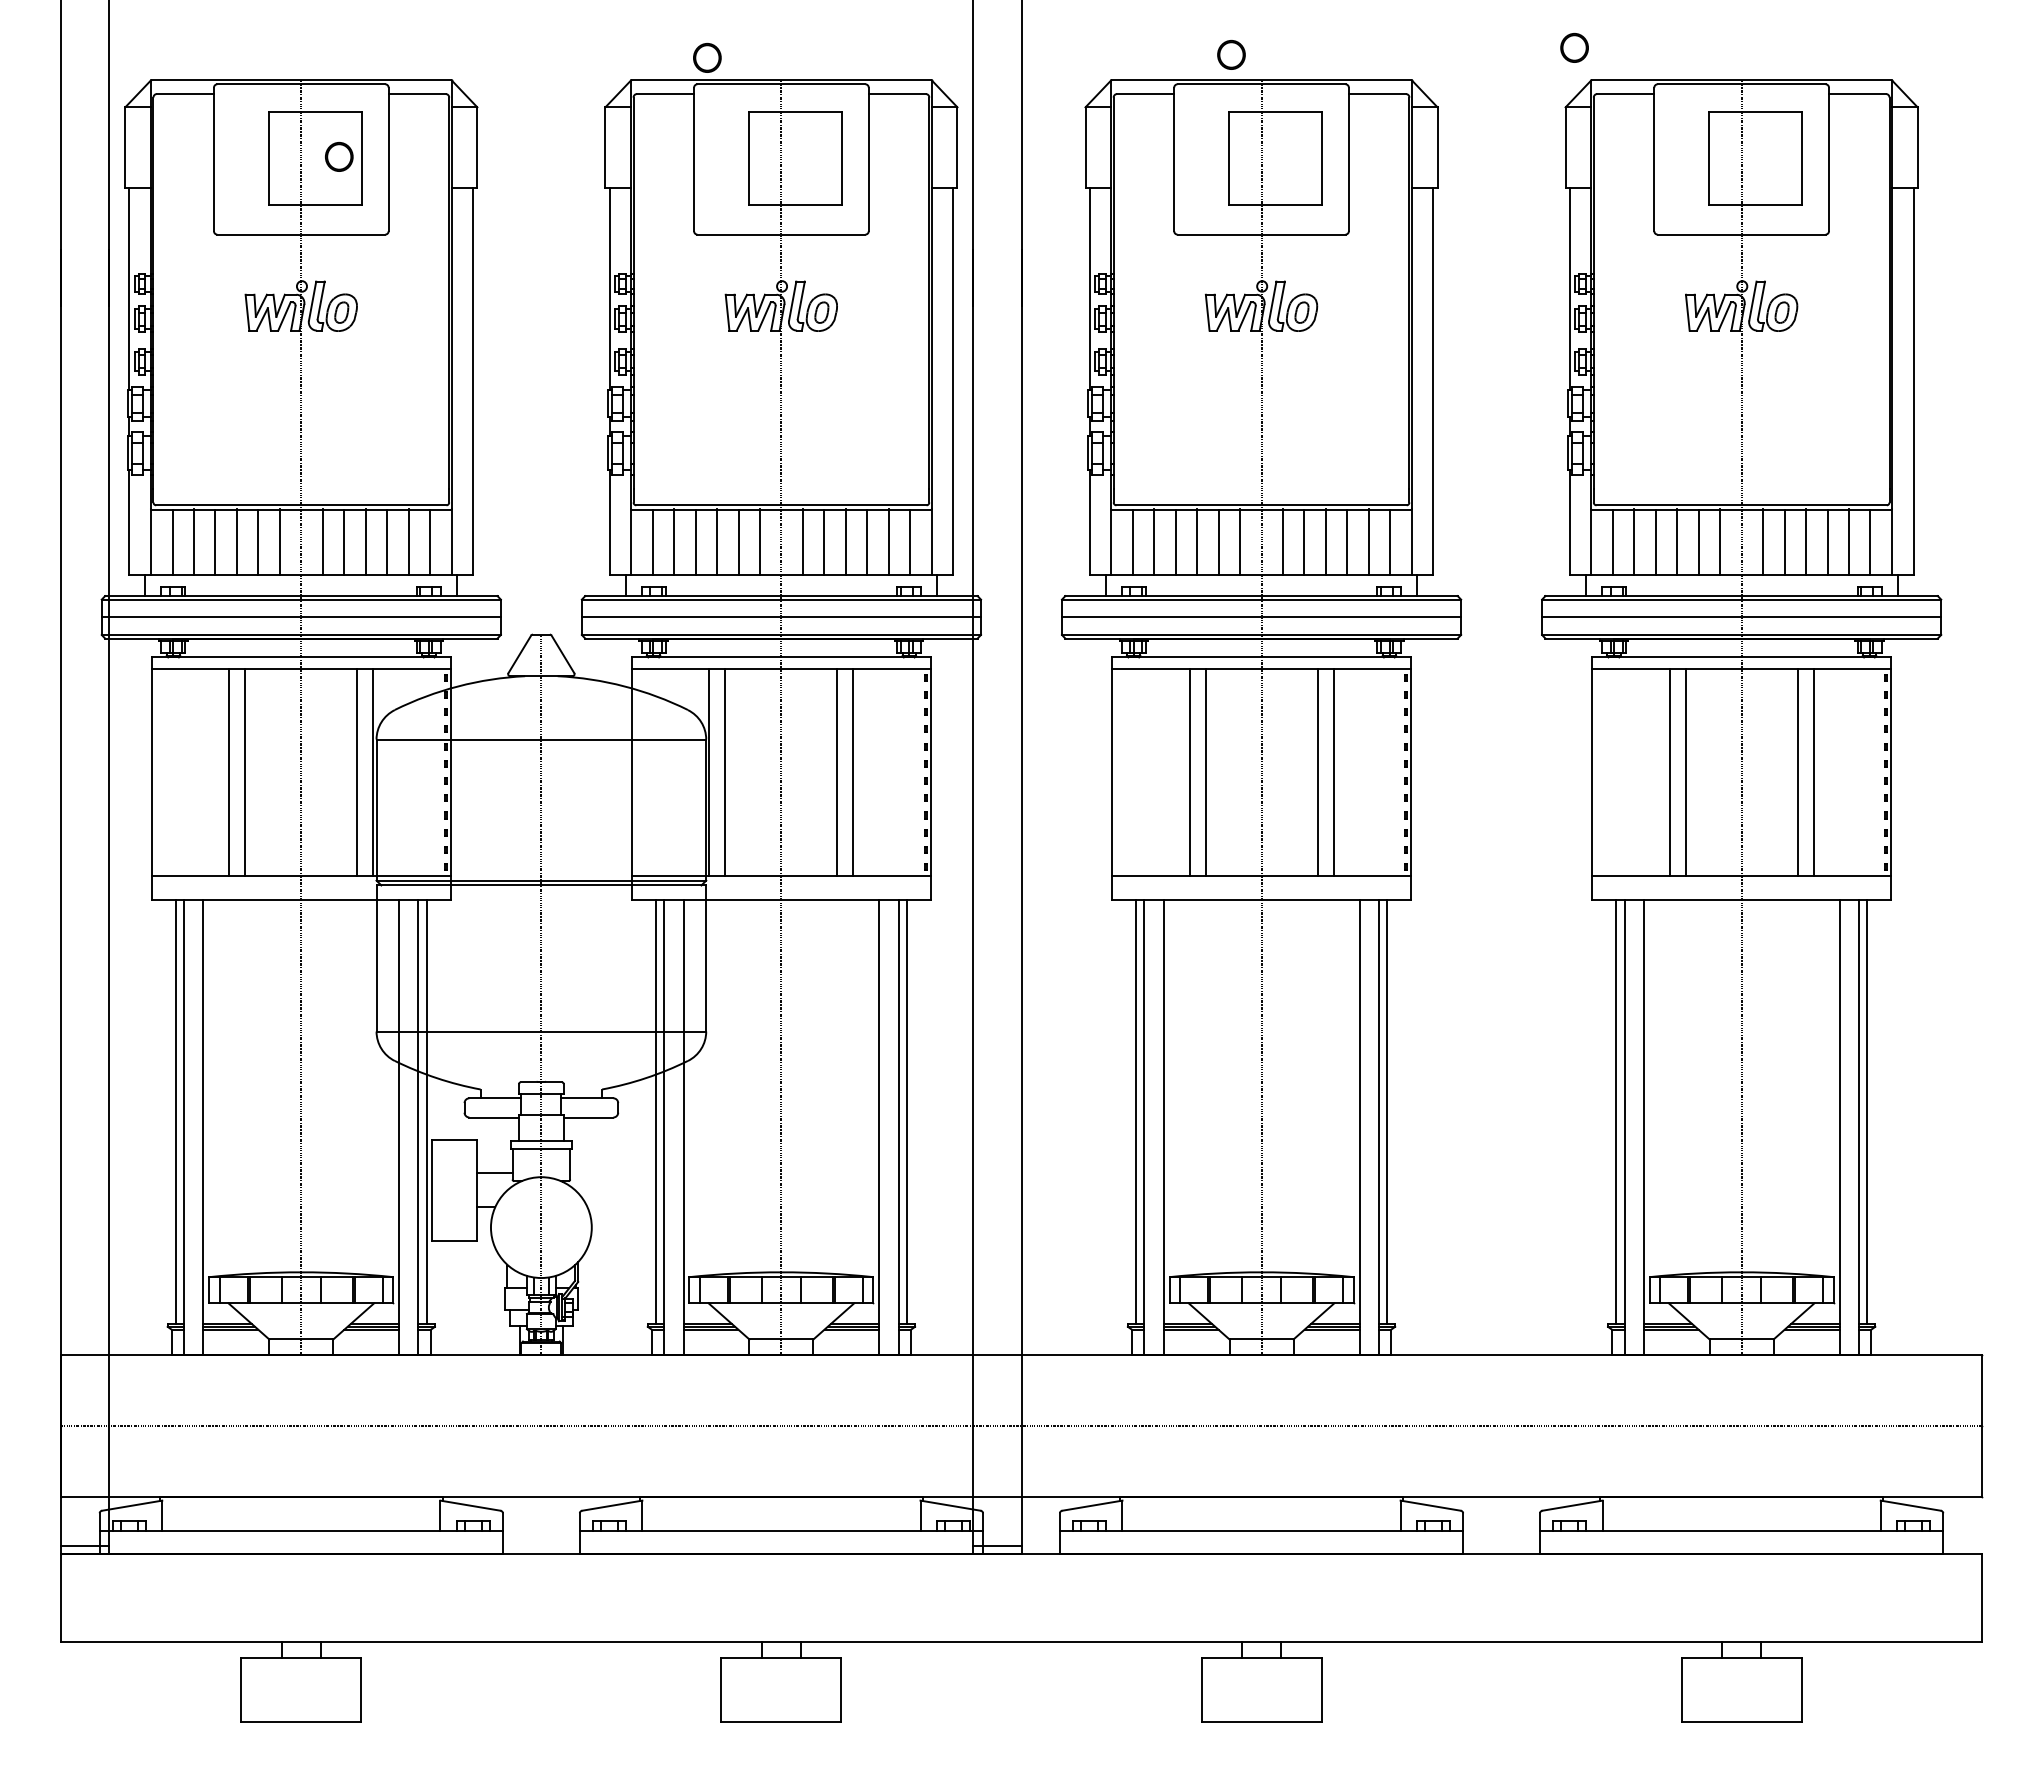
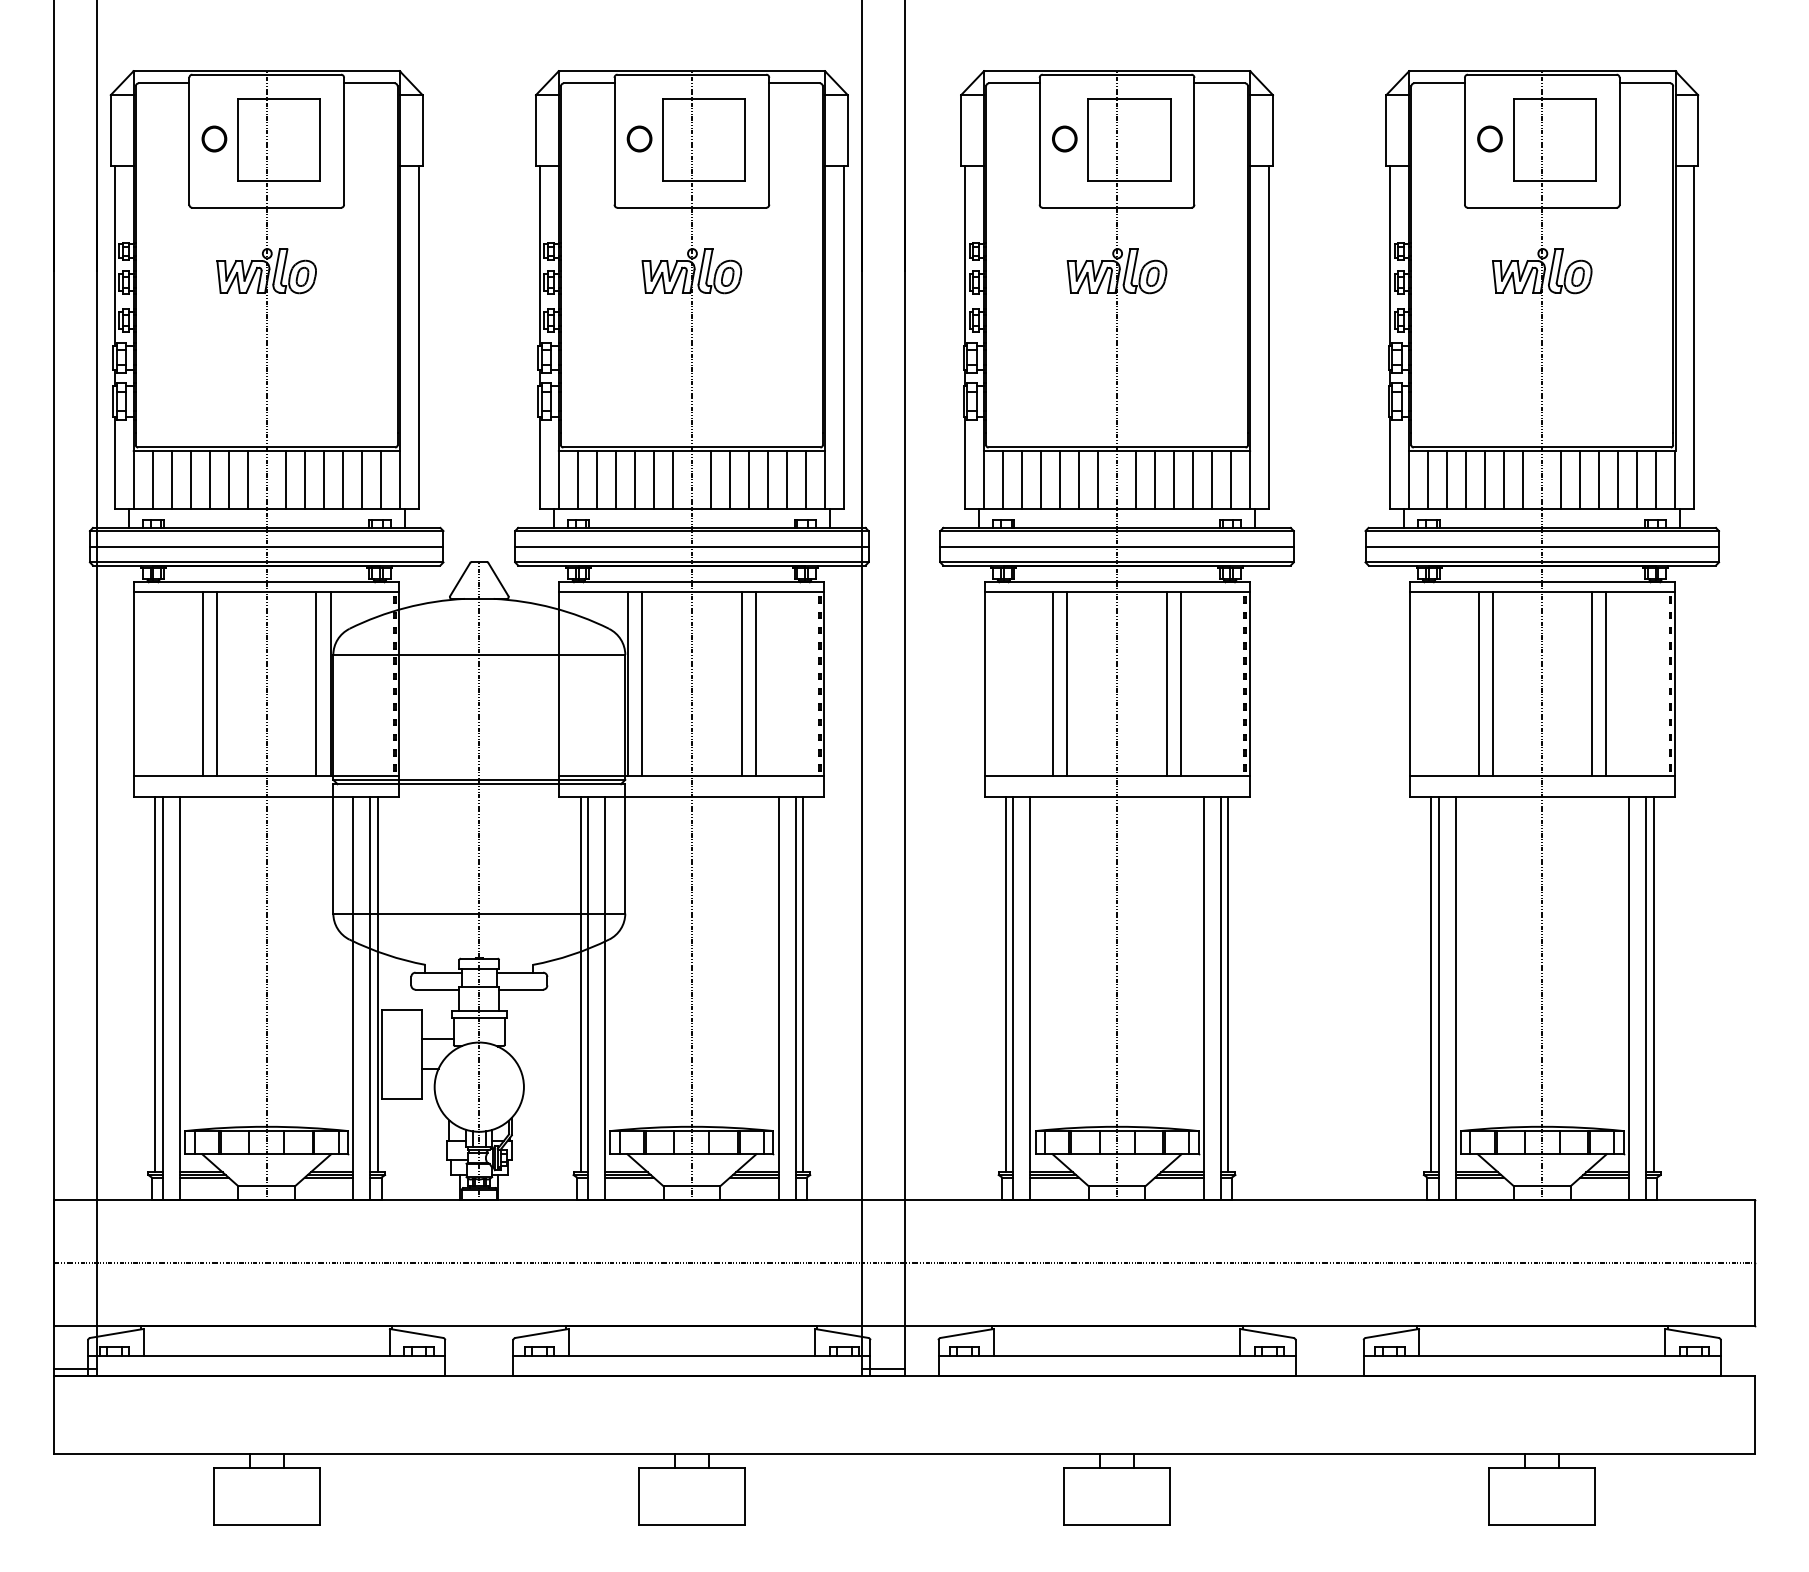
part: (1574, 47) -> (1489, 138), moved
part: (1231, 54) -> (1064, 138), moved
part: (707, 57) -> (639, 138), moved
part: (339, 156) -> (214, 138), moved

